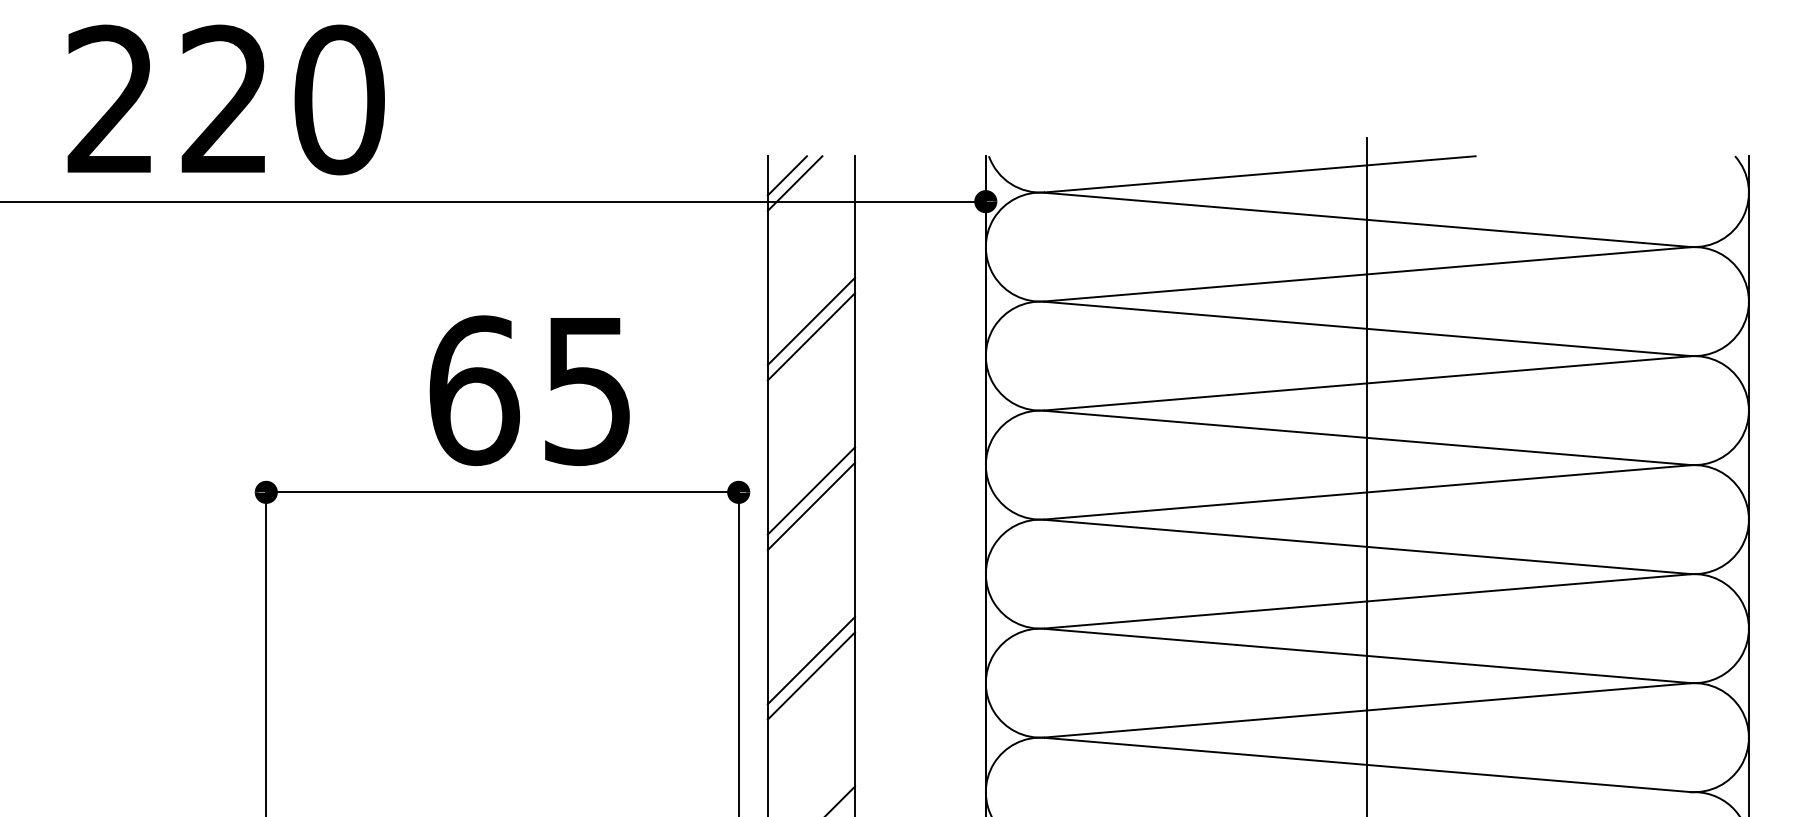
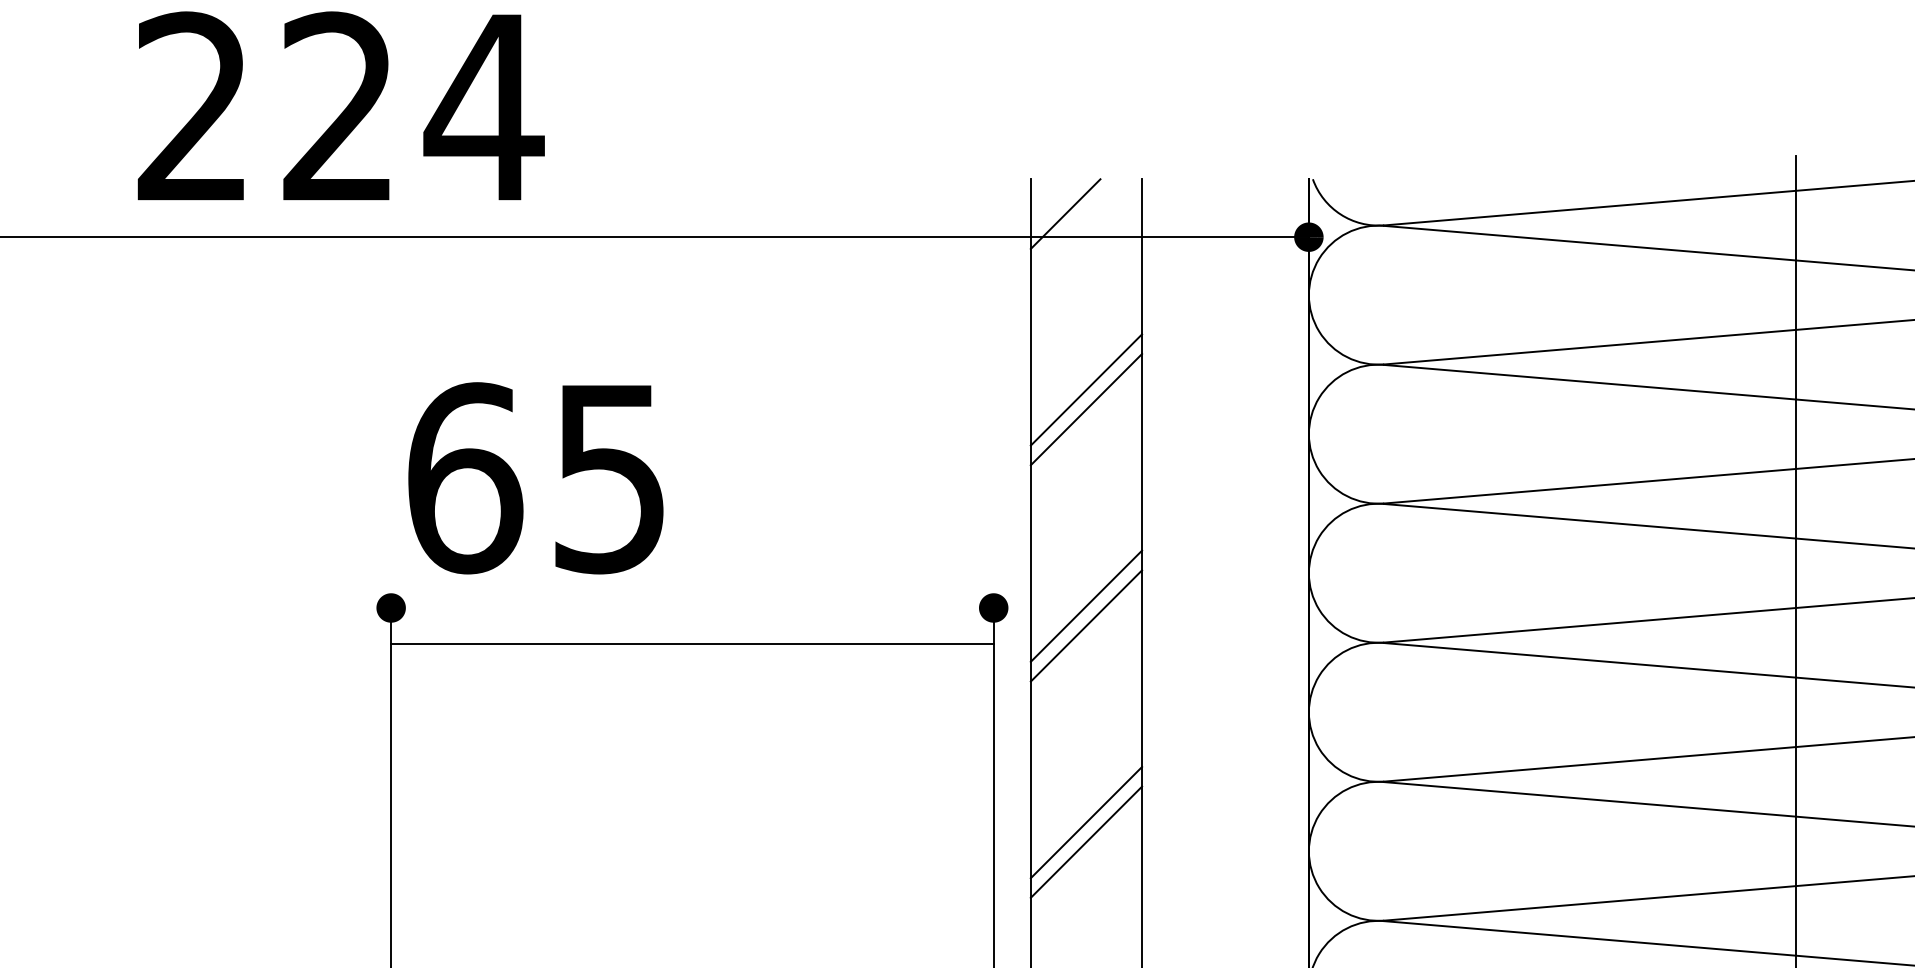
text: (338, 99) -> (483, 106), 220 -> 224
line: (786, 175) -> (1054, 203), removed
text: (529, 390) -> (535, 478), moved
line: (502, 492) -> (692, 643), moved

